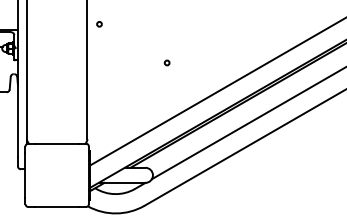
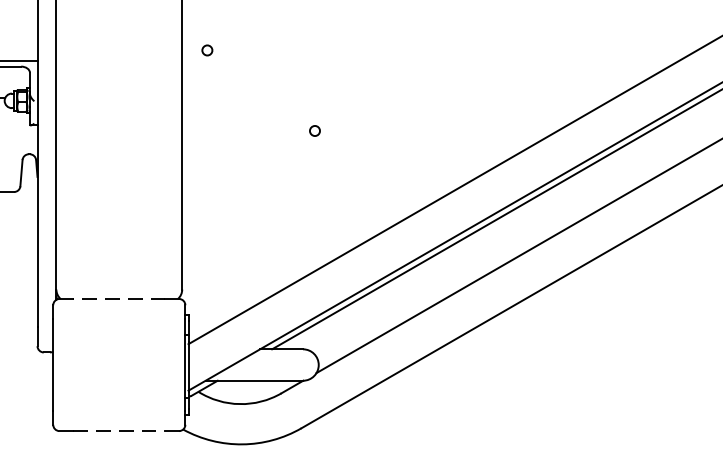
circle: (166, 62) -> (313, 129), moved
line: (56, 143) -> (117, 298), solid -> dashed
line: (57, 207) -> (119, 431), solid -> dashed

